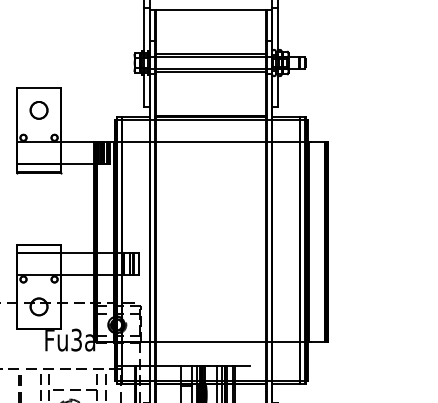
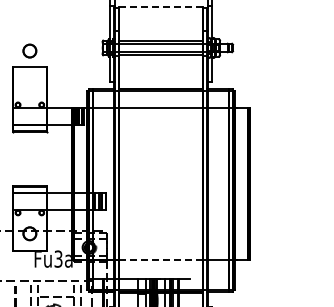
line: (210, 9) -> (160, 7), solid -> dashed
part: (38, 109) -> (29, 50), moved
line: (211, 341) -> (161, 260), solid -> dashed

